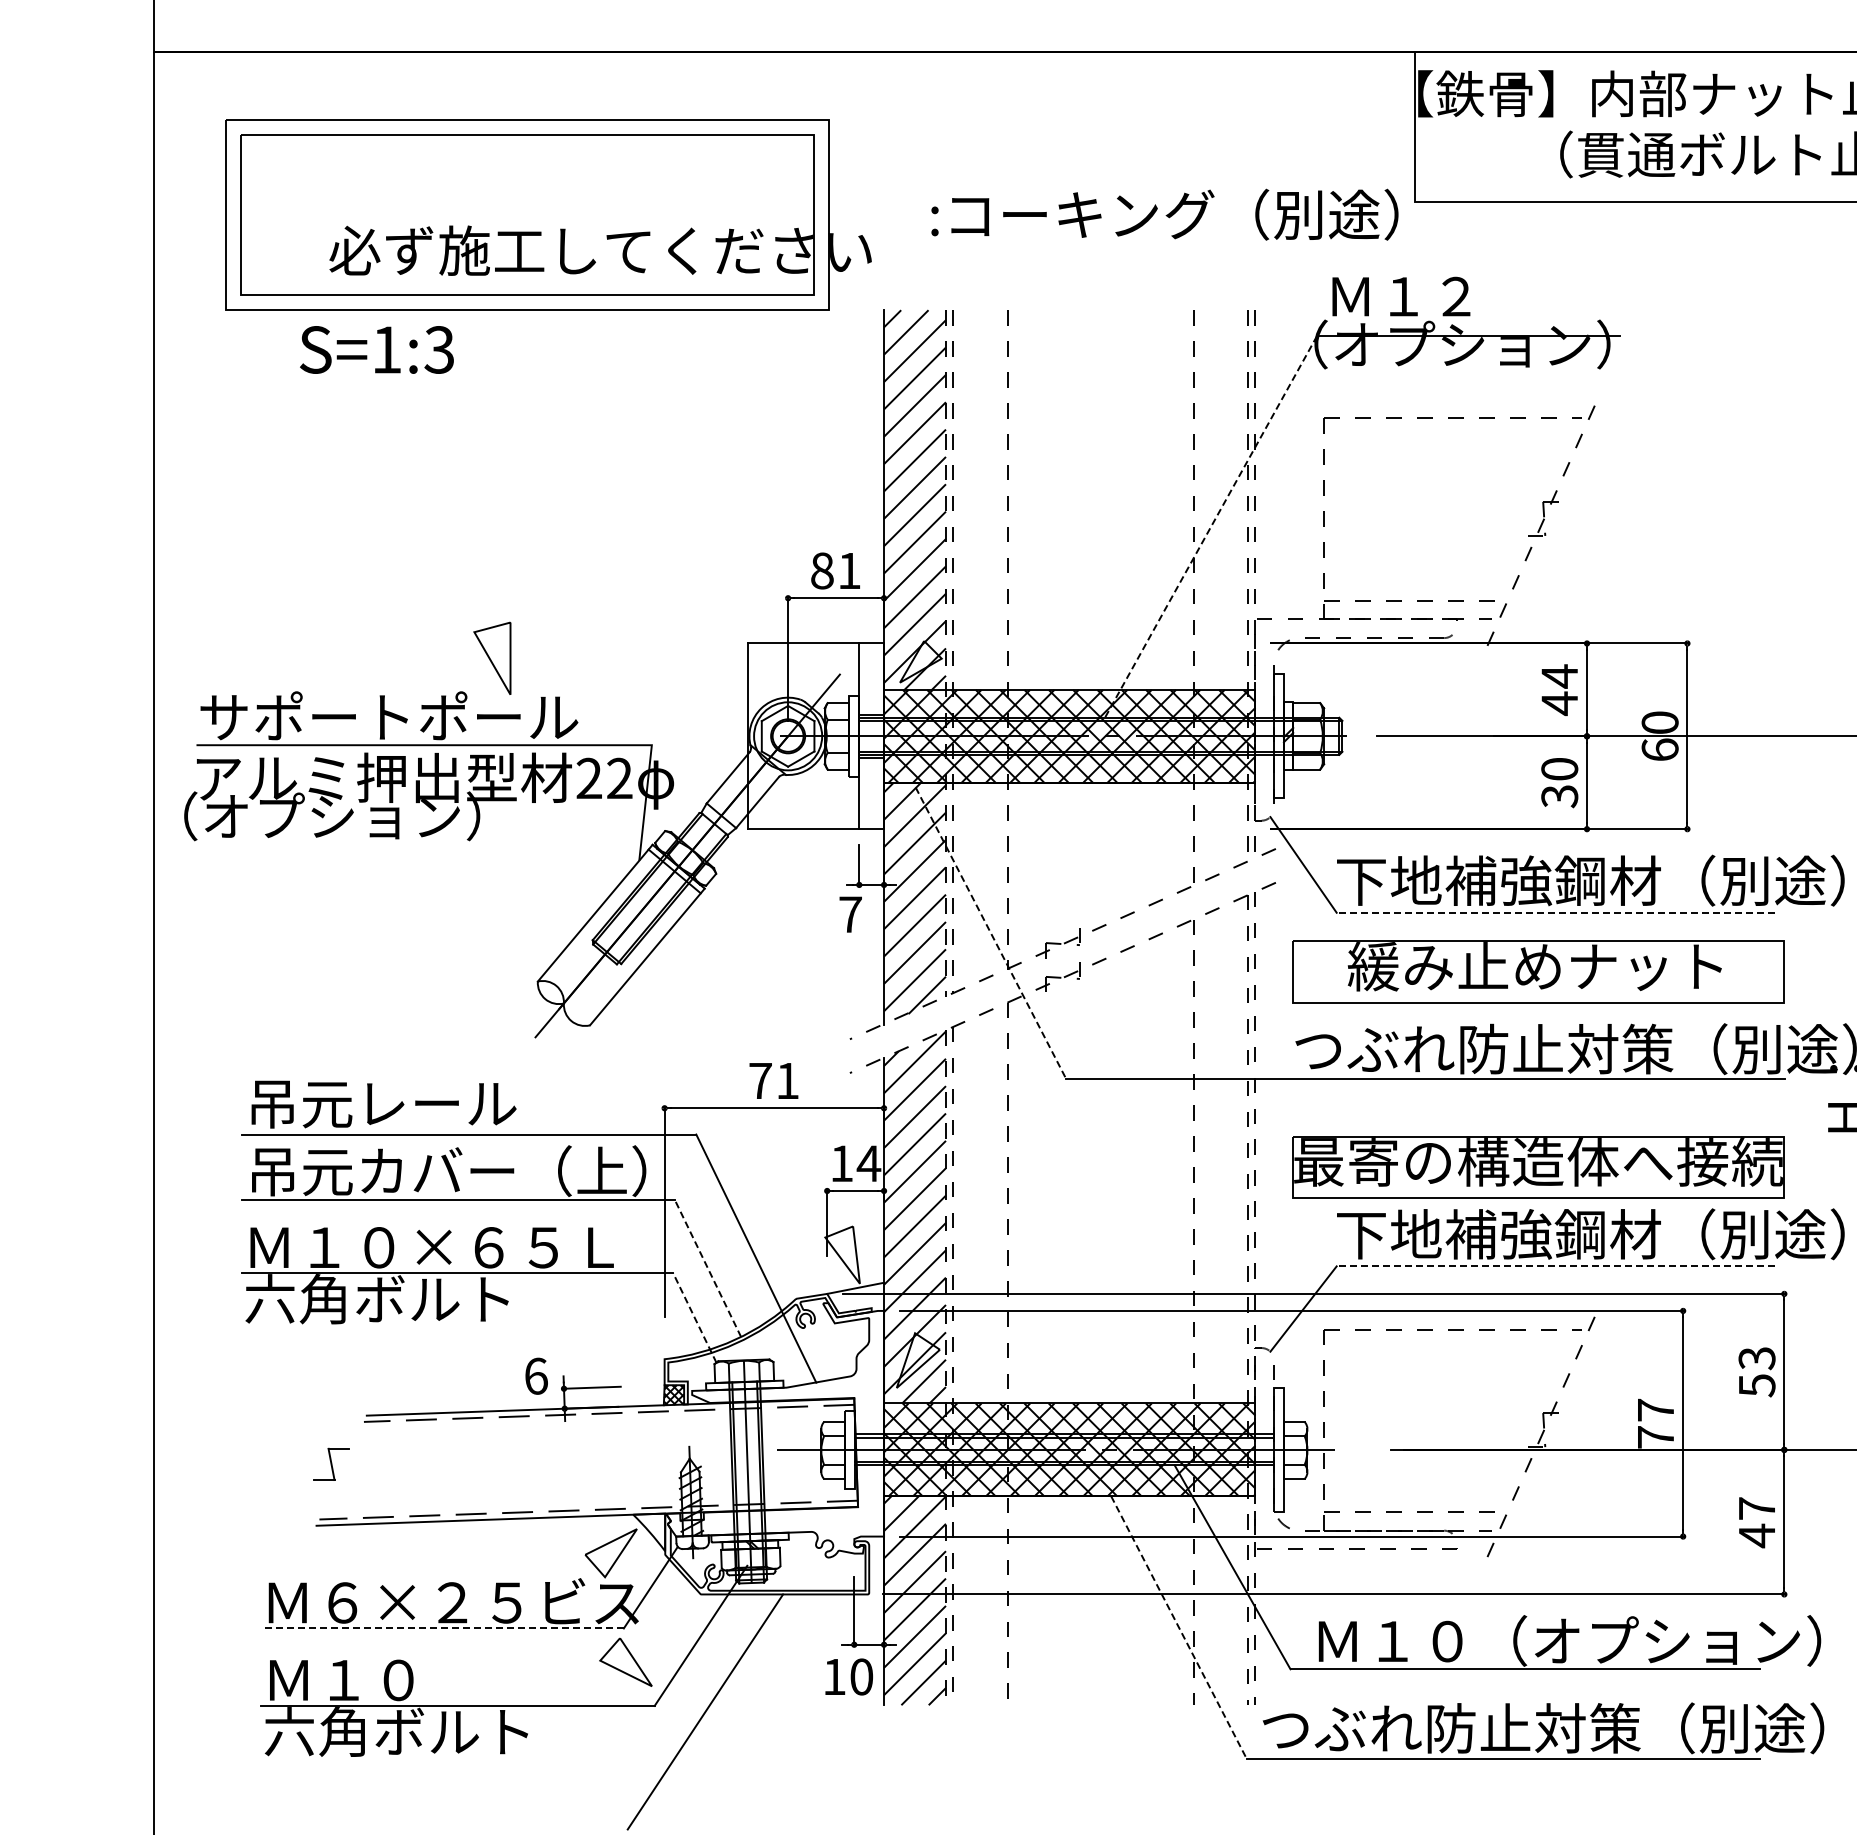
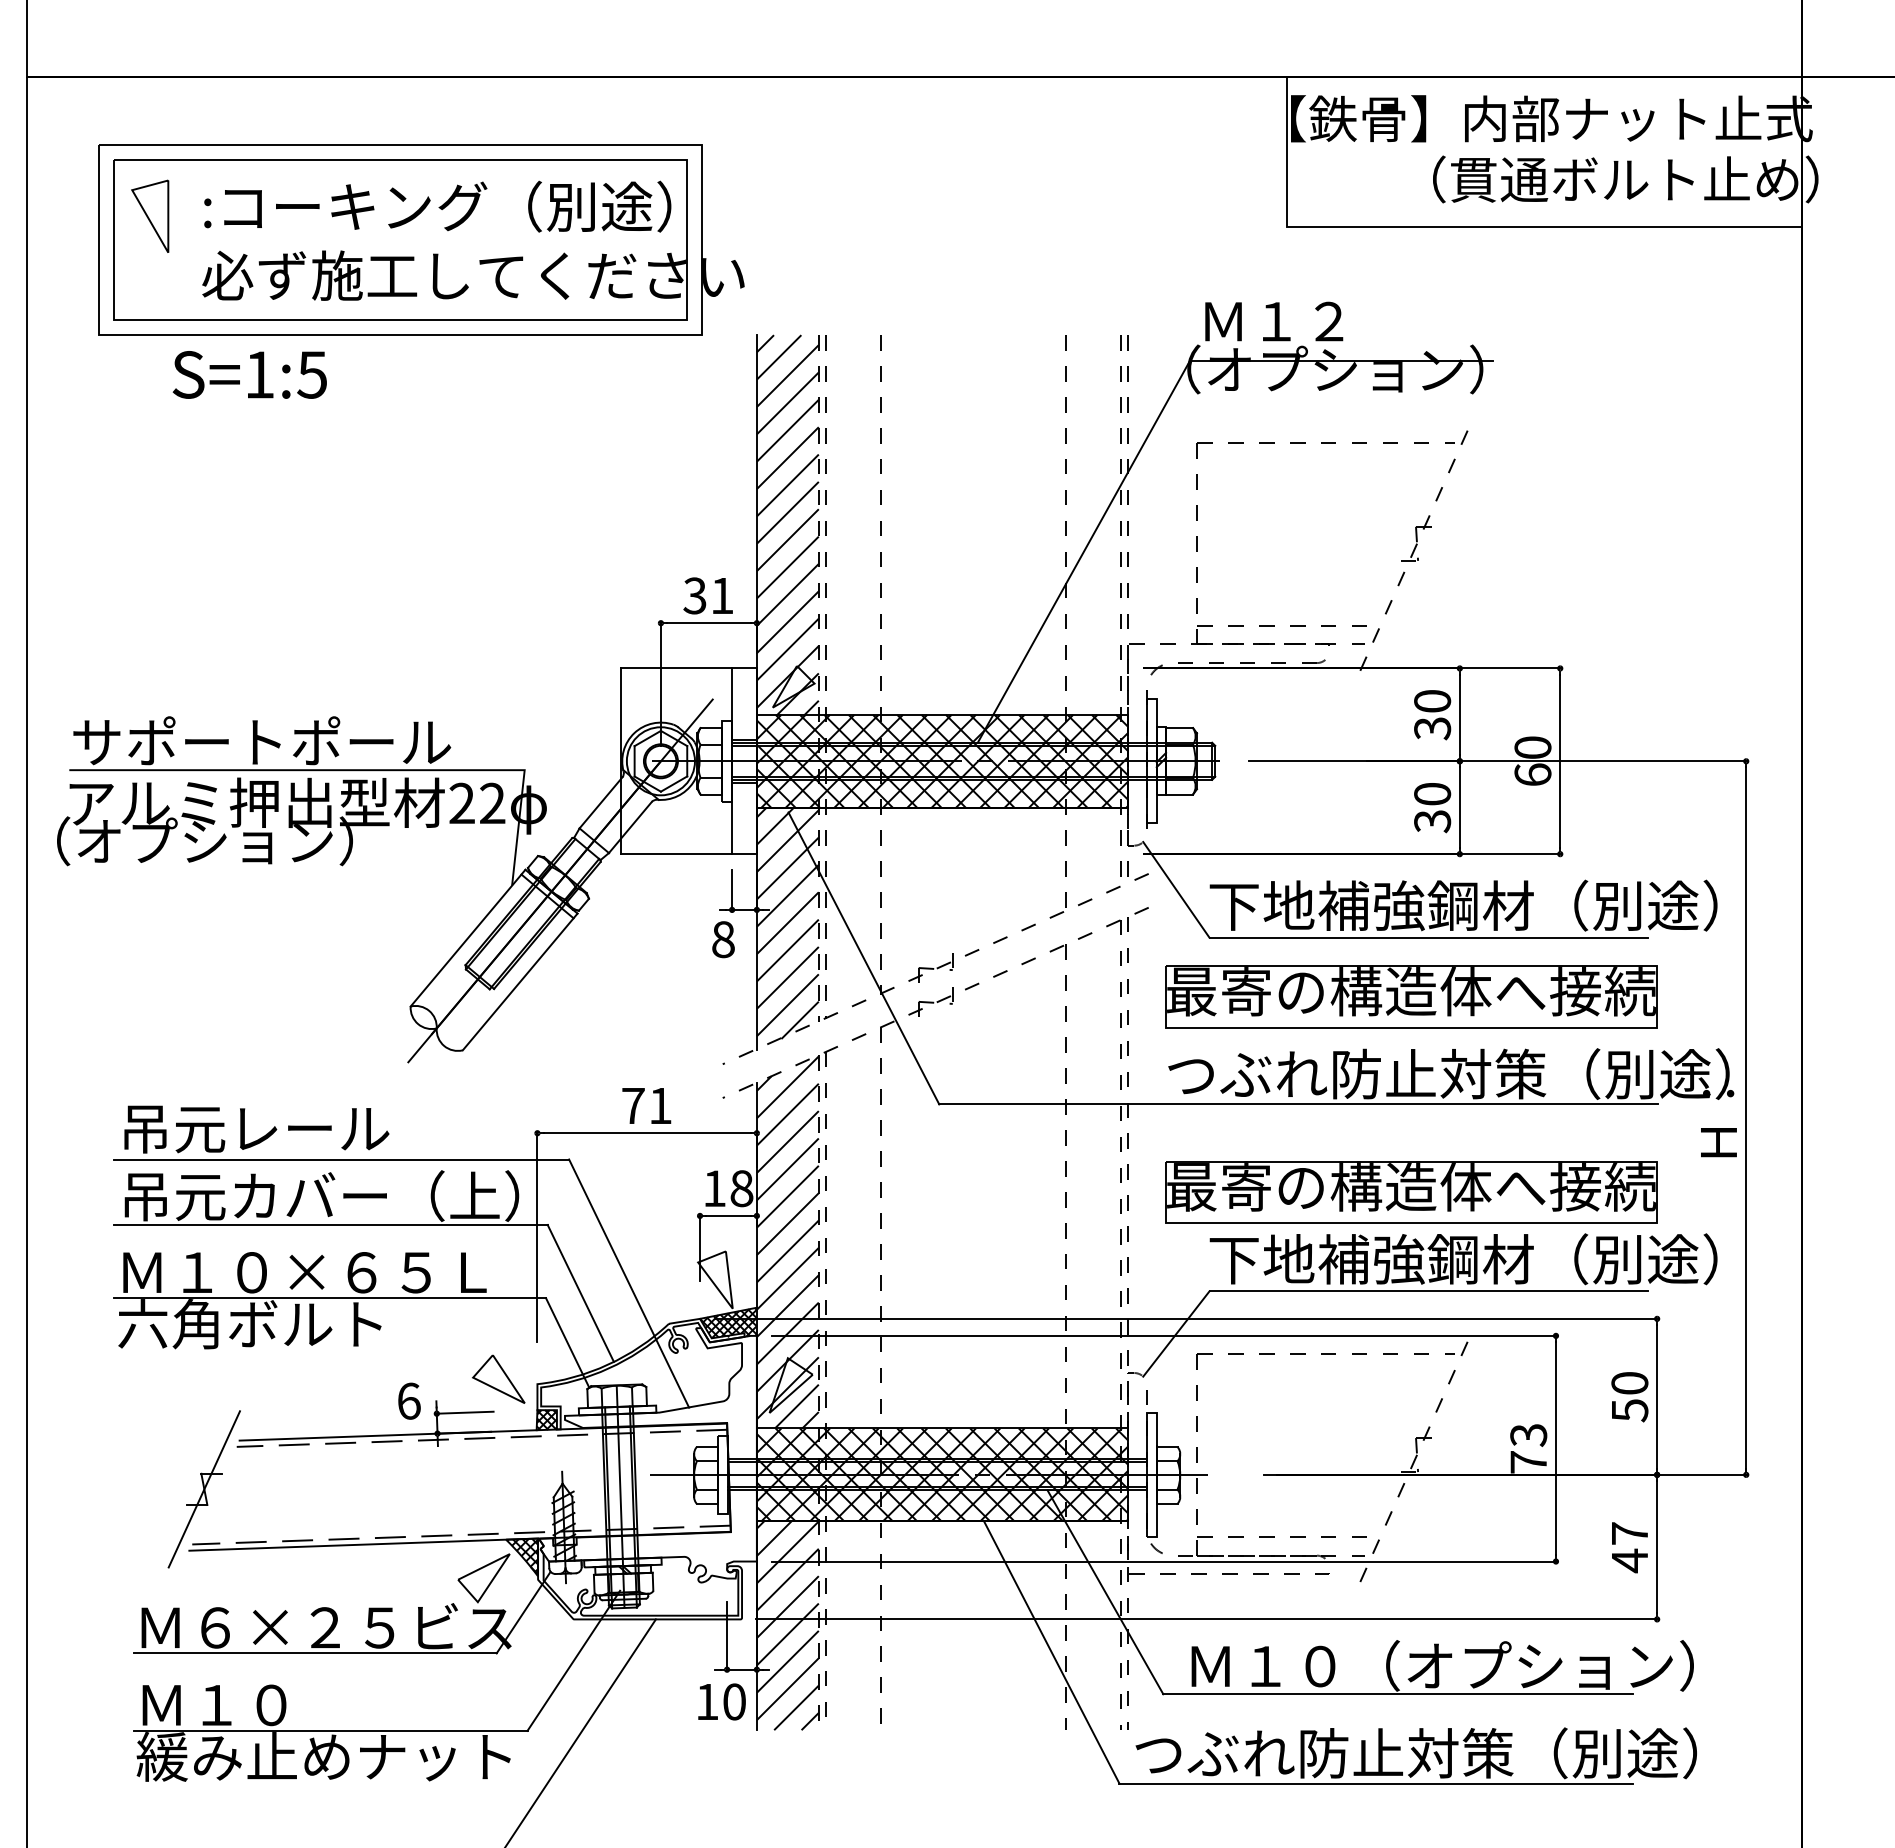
text: (1164, 214) -> (437, 206), moved
text: (438, 349) -> (311, 374), S=1:3 -> S=1:5
line: (1210, 527) -> (1083, 552), dashed -> solid
text: (821, 570) -> (694, 595), 81 -> 31
part: (492, 657) -> (150, 215), moved
text: (1559, 689) -> (1432, 714), 44 -> 30
line: (1555, 912) -> (1428, 937), dashed -> solid
text: (850, 914) -> (723, 939), 7 -> 8
line: (991, 933) -> (864, 958), dashed -> solid
text: (1538, 966) -> (1411, 991), 緩み止めナット -> 最寄の構造体へ接続
text: (868, 1163) -> (741, 1188), 14 -> 18
line: (1555, 1266) -> (1428, 1291), dashed -> solid
line: (707, 1268) -> (580, 1293), dashed -> solid
hatch: (855, 1298) -> (728, 1323), added
line: (694, 1317) -> (567, 1342), dashed -> solid
text: (1756, 1358) -> (1629, 1383), 53 -> 50
text: (1655, 1410) -> (1528, 1435), 77 -> 73
line: (331, 1464) -> (204, 1489), added
hatch: (649, 1531) -> (522, 1556), added
line: (1178, 1627) -> (1051, 1652), dashed -> solid
line: (441, 1628) -> (314, 1653), dashed -> solid
part: (625, 1661) -> (498, 1378), moved
text: (450, 1731) -> (323, 1756), 六角ボルト -> 緩み止めナット

